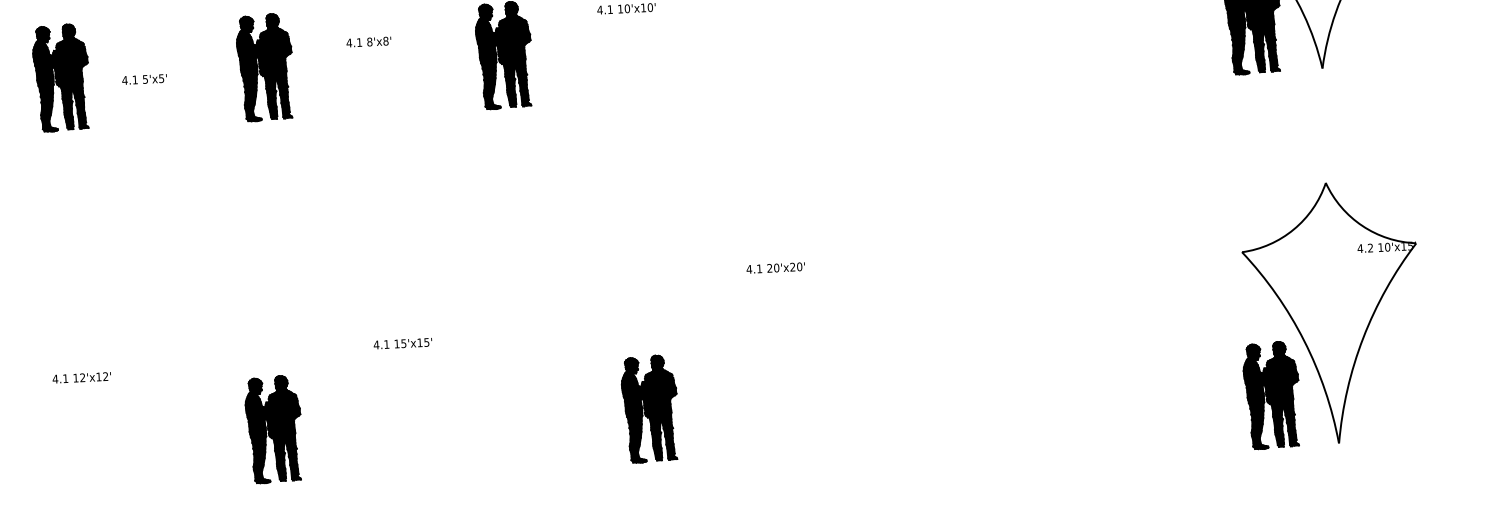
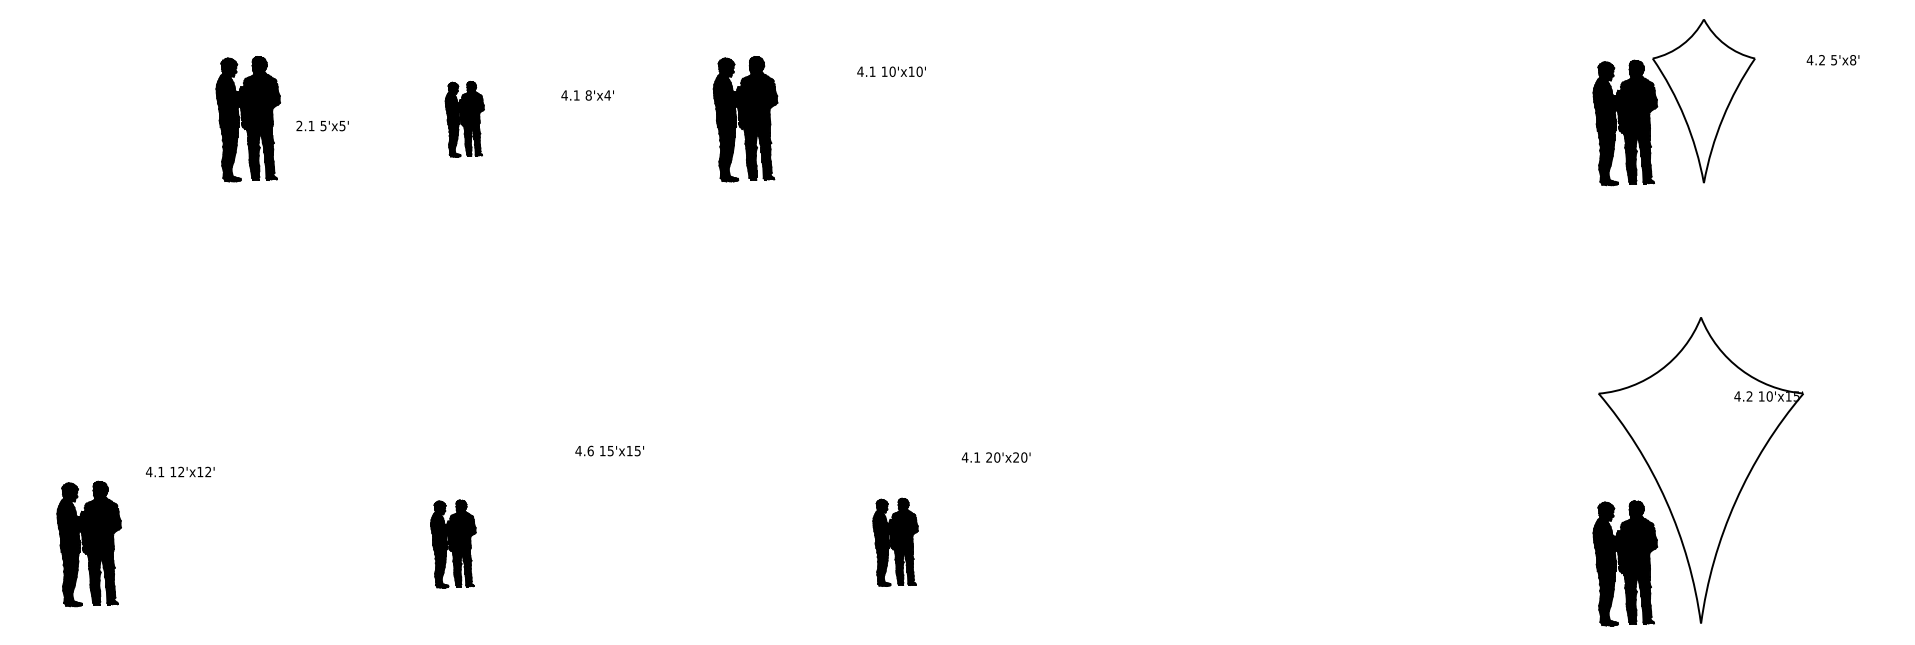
text: (385, 41) -> (607, 95), 8'x8' -> 8'x4'
part: (265, 67) -> (464, 119), size x0.6
part: (60, 78) -> (247, 119), moved
text: (124, 80) -> (299, 125), 4.1 -> 2.1
text: (775, 268) -> (995, 457), moved
text: (386, 344) -> (590, 450), 4.1 -> 4.6
text: (82, 377) -> (180, 471), moved
part: (650, 409) -> (895, 542), size x0.7
part: (274, 429) -> (453, 543), size x0.7

